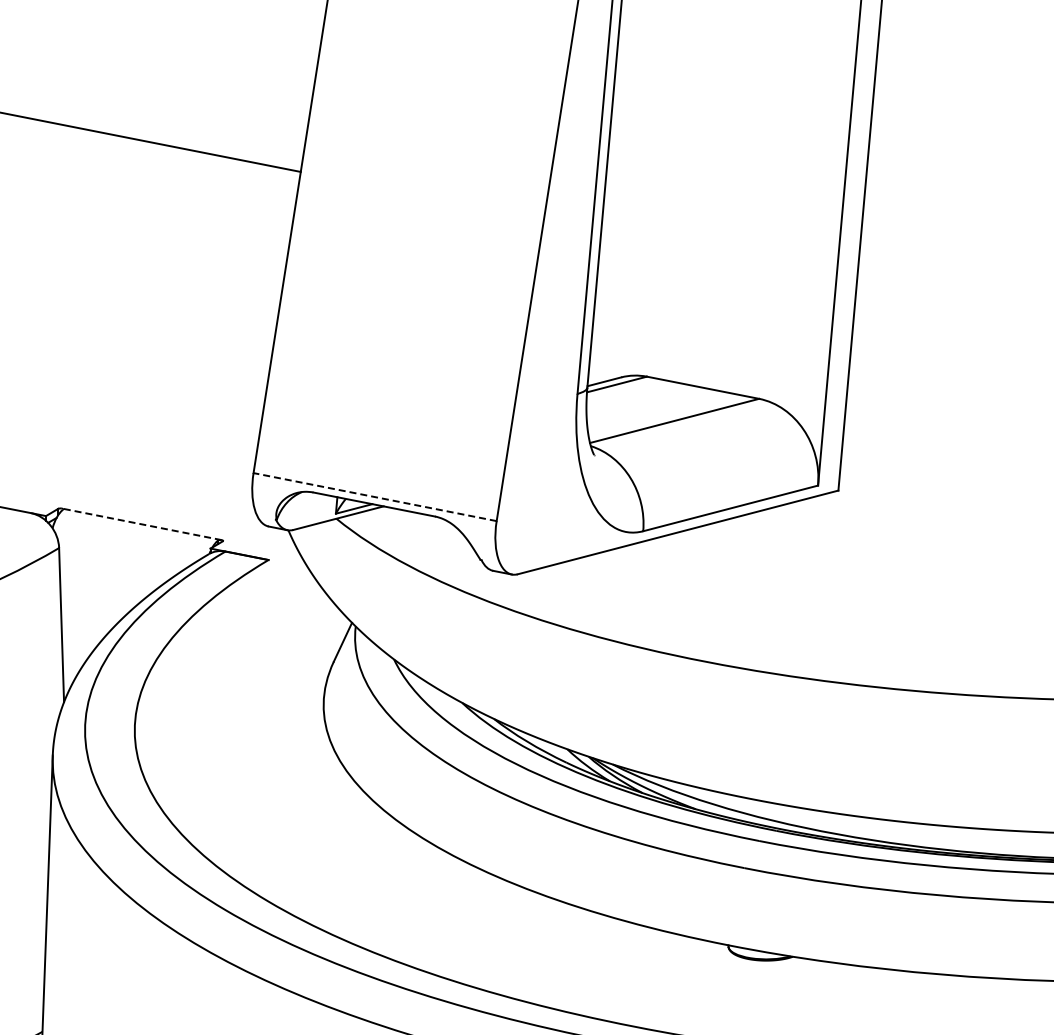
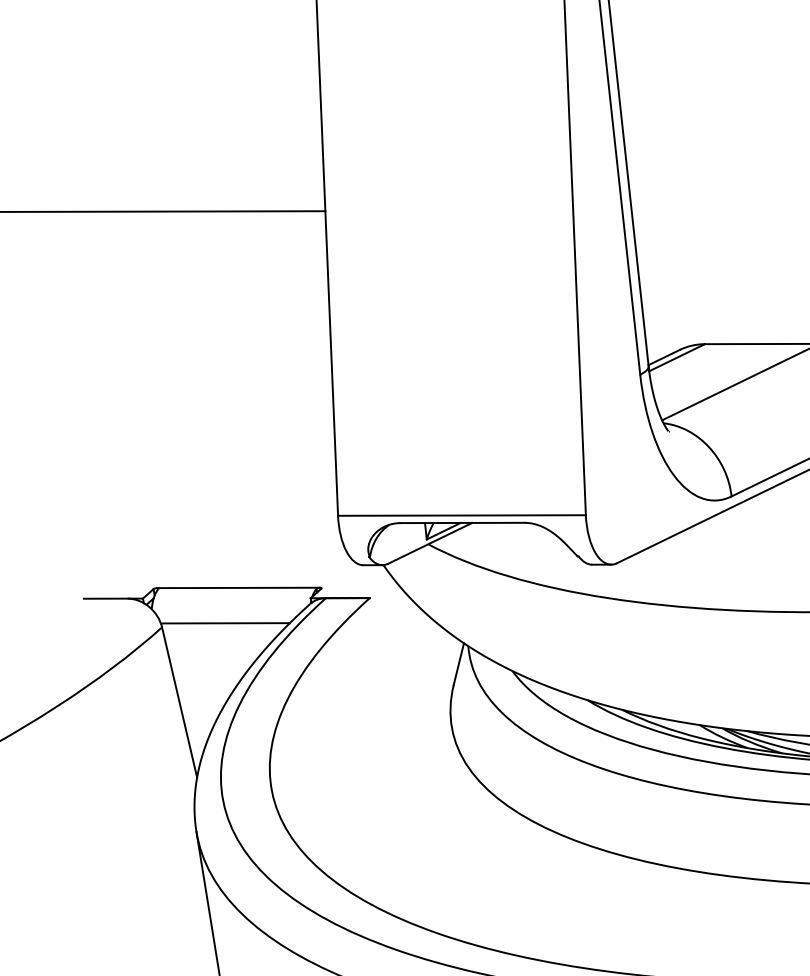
line: (375, 497) -> (462, 515), dashed -> solid
line: (141, 524) -> (238, 588), dashed -> solid
line: (121, 555) -> (224, 622), added

